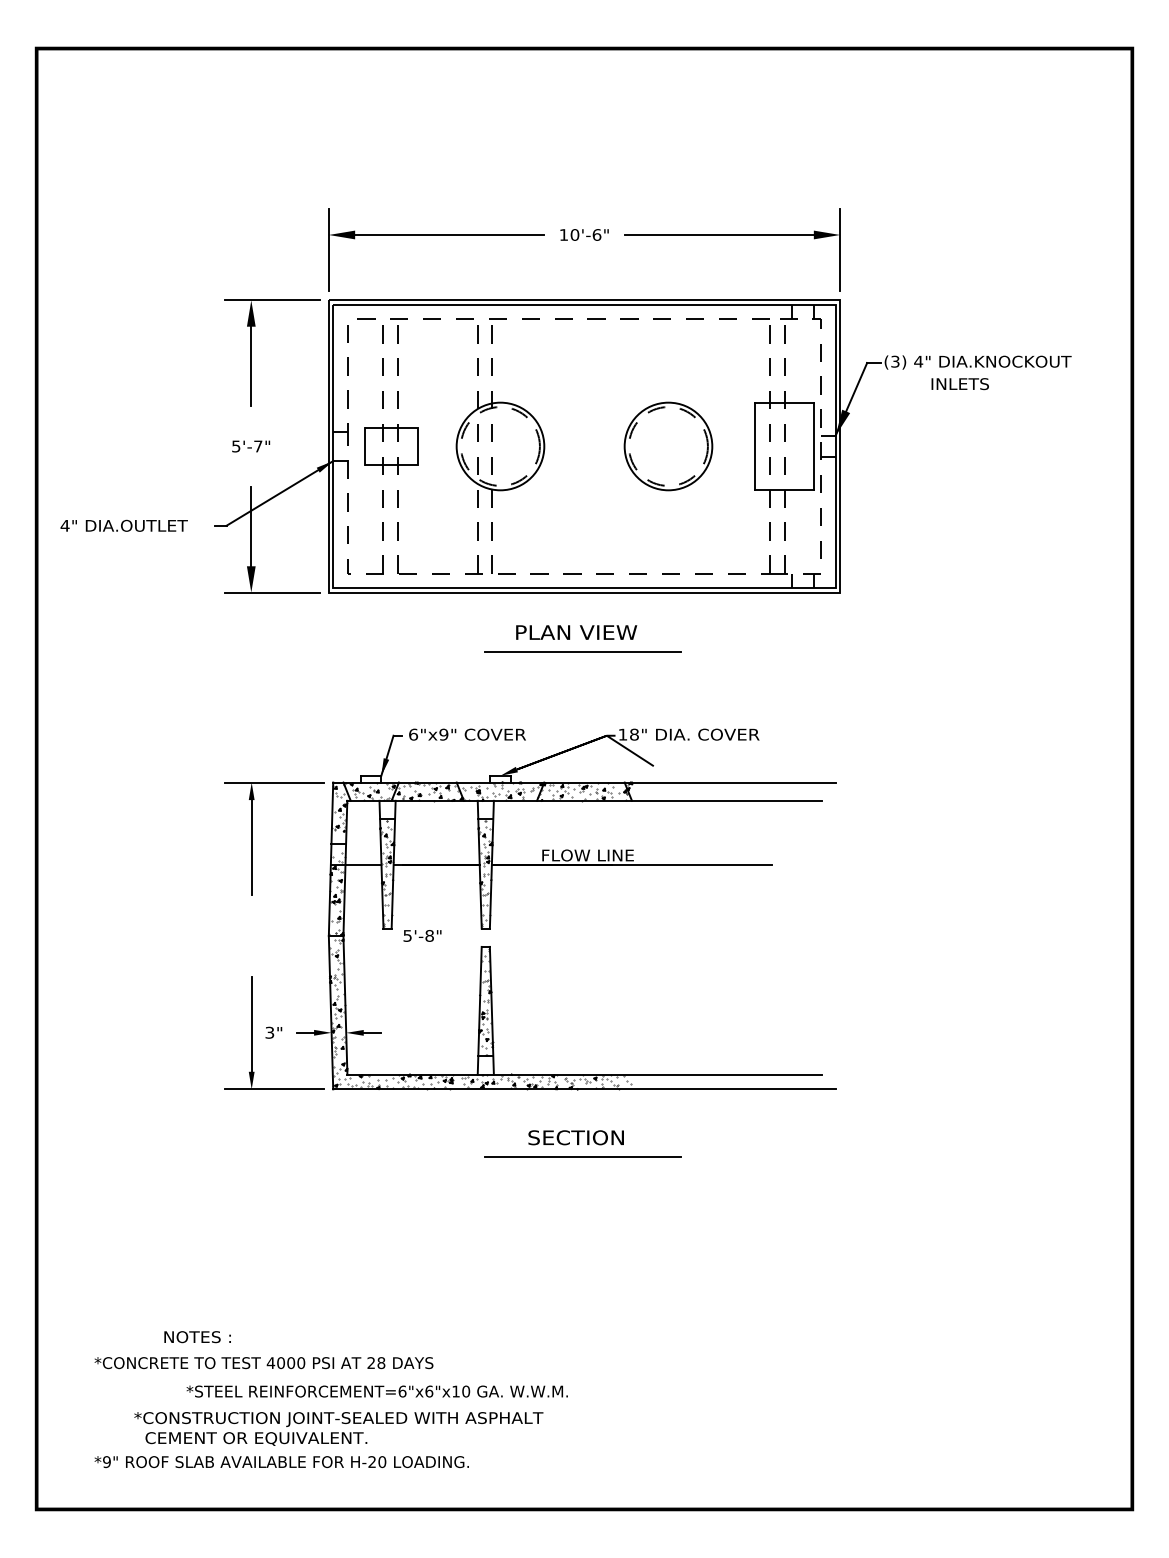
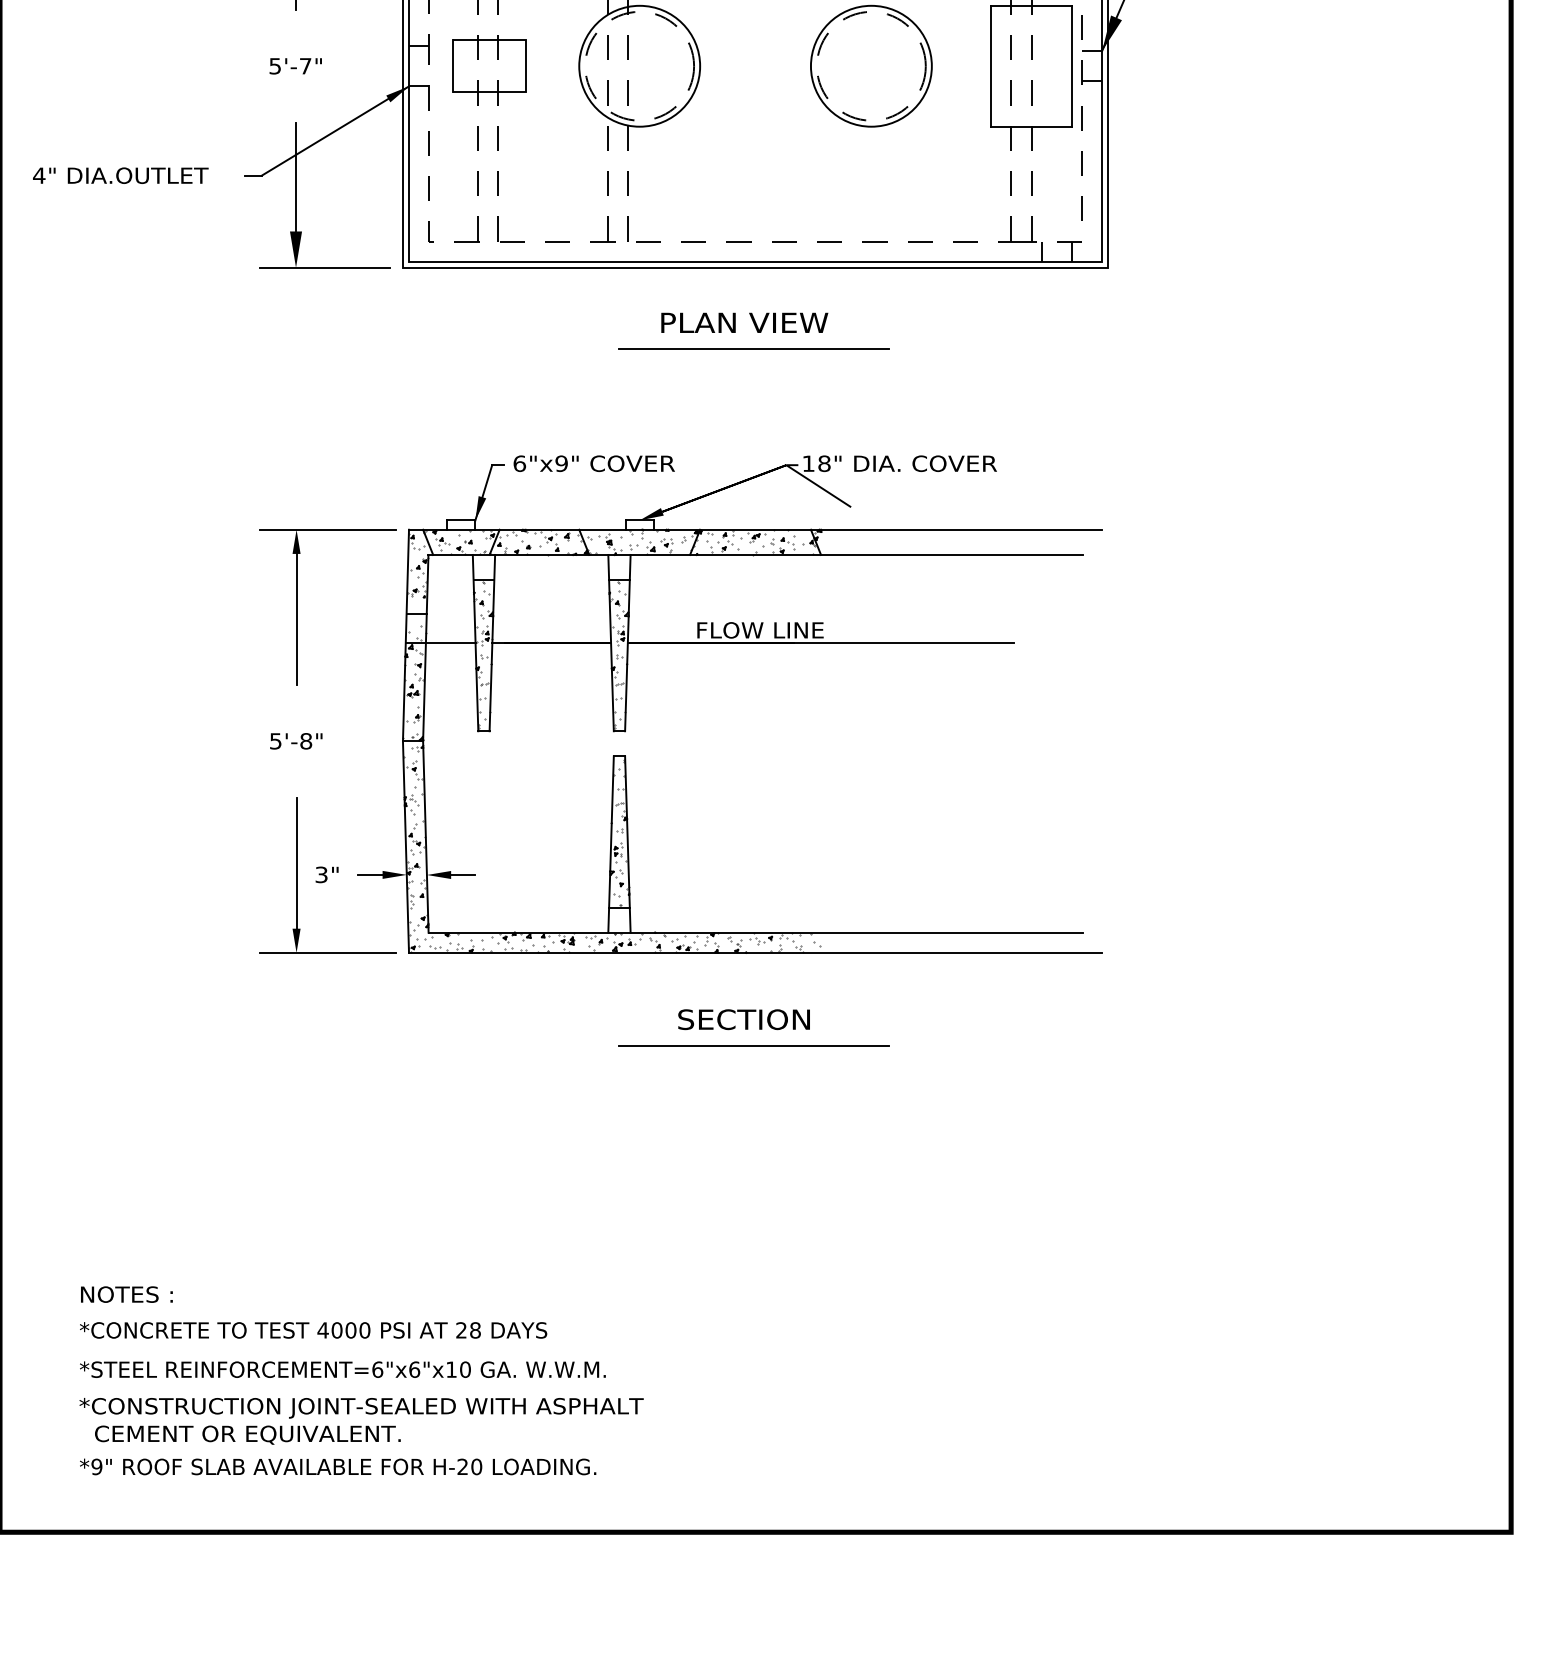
text: (422, 935) -> (296, 740), moved
text: (197, 1337) -> (126, 1295), moved
text: (376, 1391) -> (341, 1369), moved
text: (338, 1428) -> (361, 1420), moved

